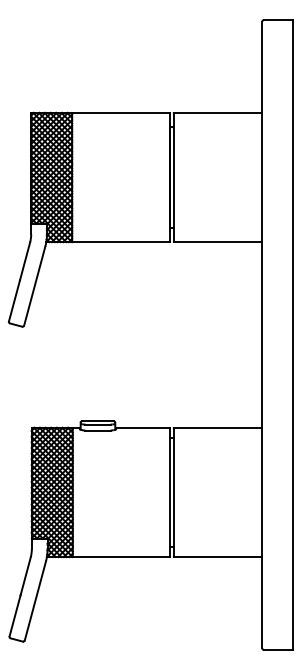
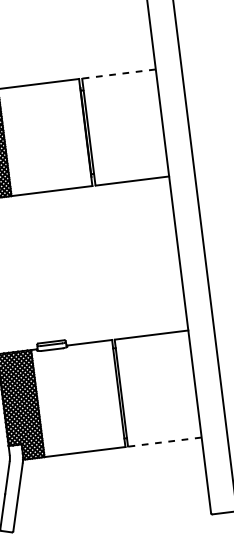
line: (218, 112) -> (119, 73), solid -> dashed
line: (218, 557) -> (165, 442), solid -> dashed

